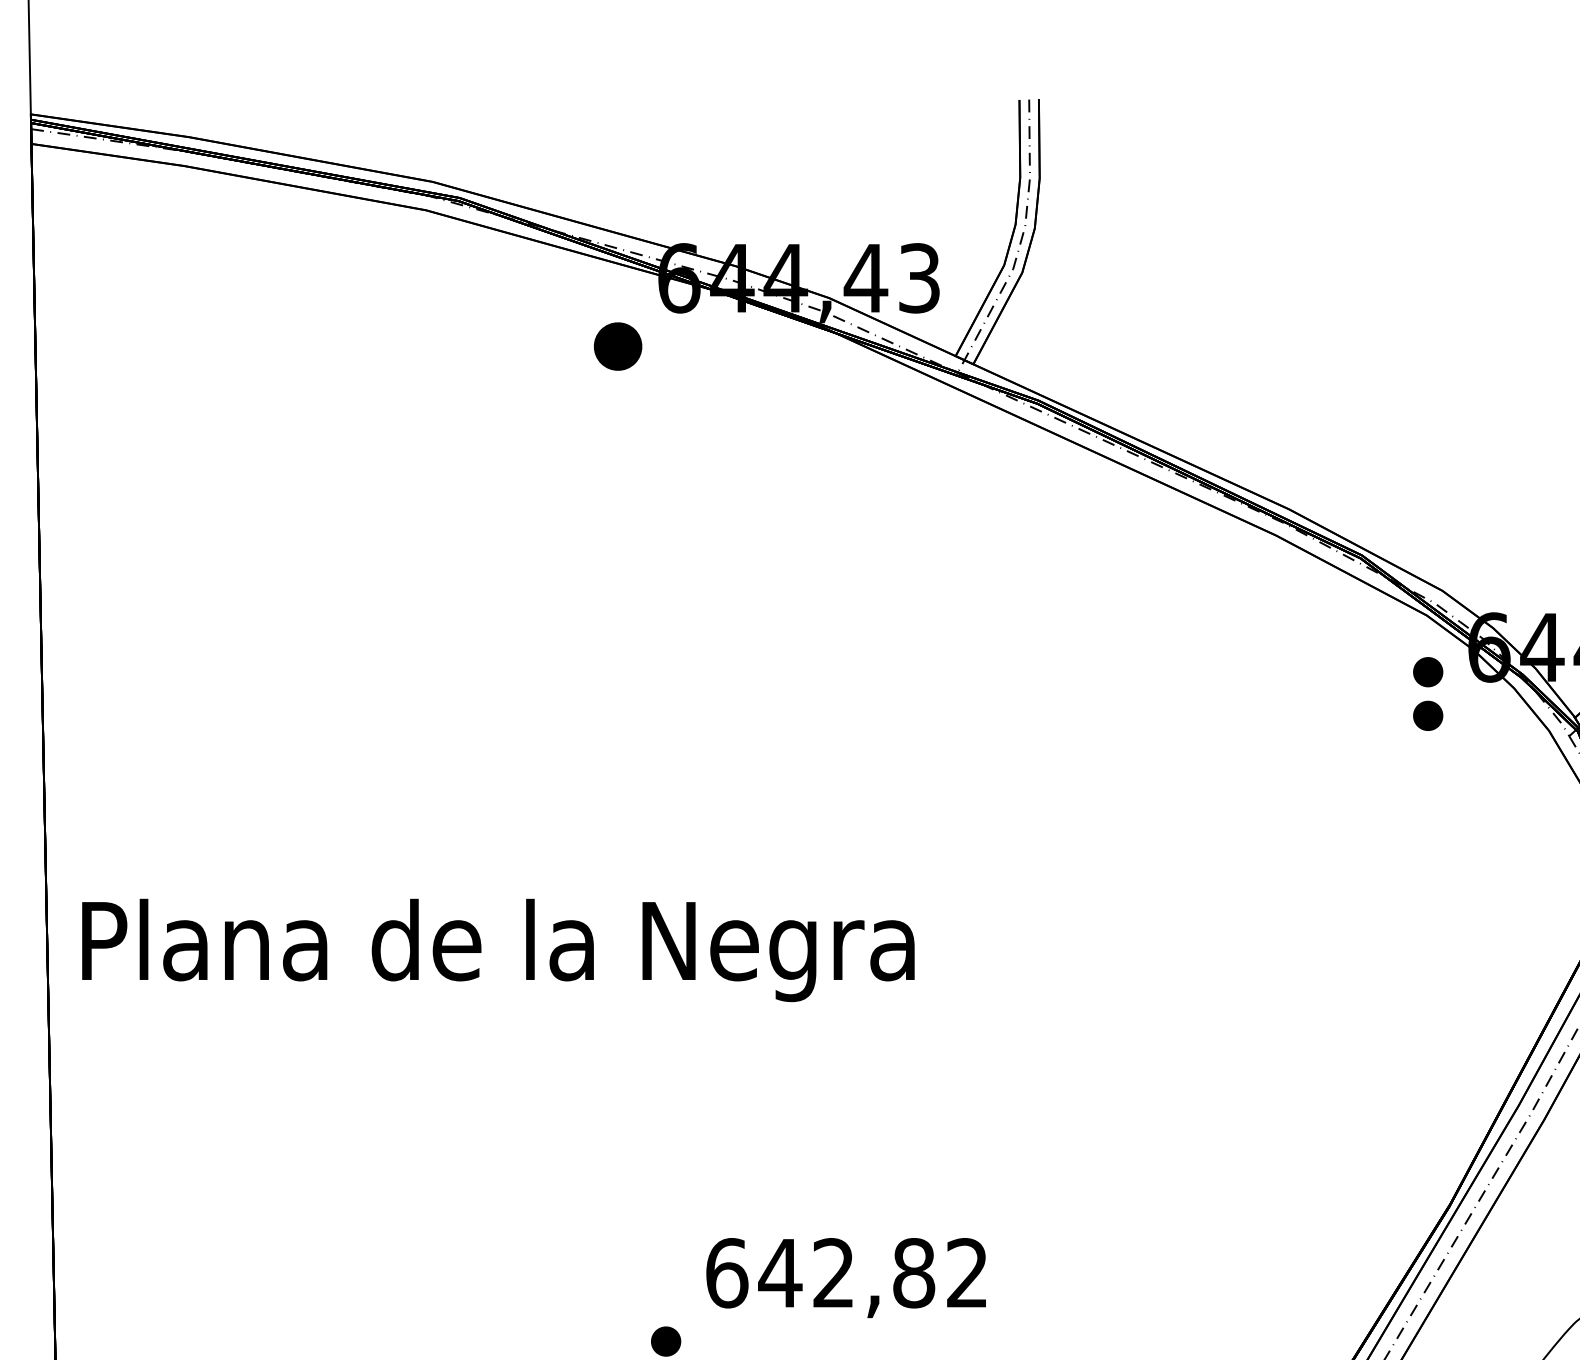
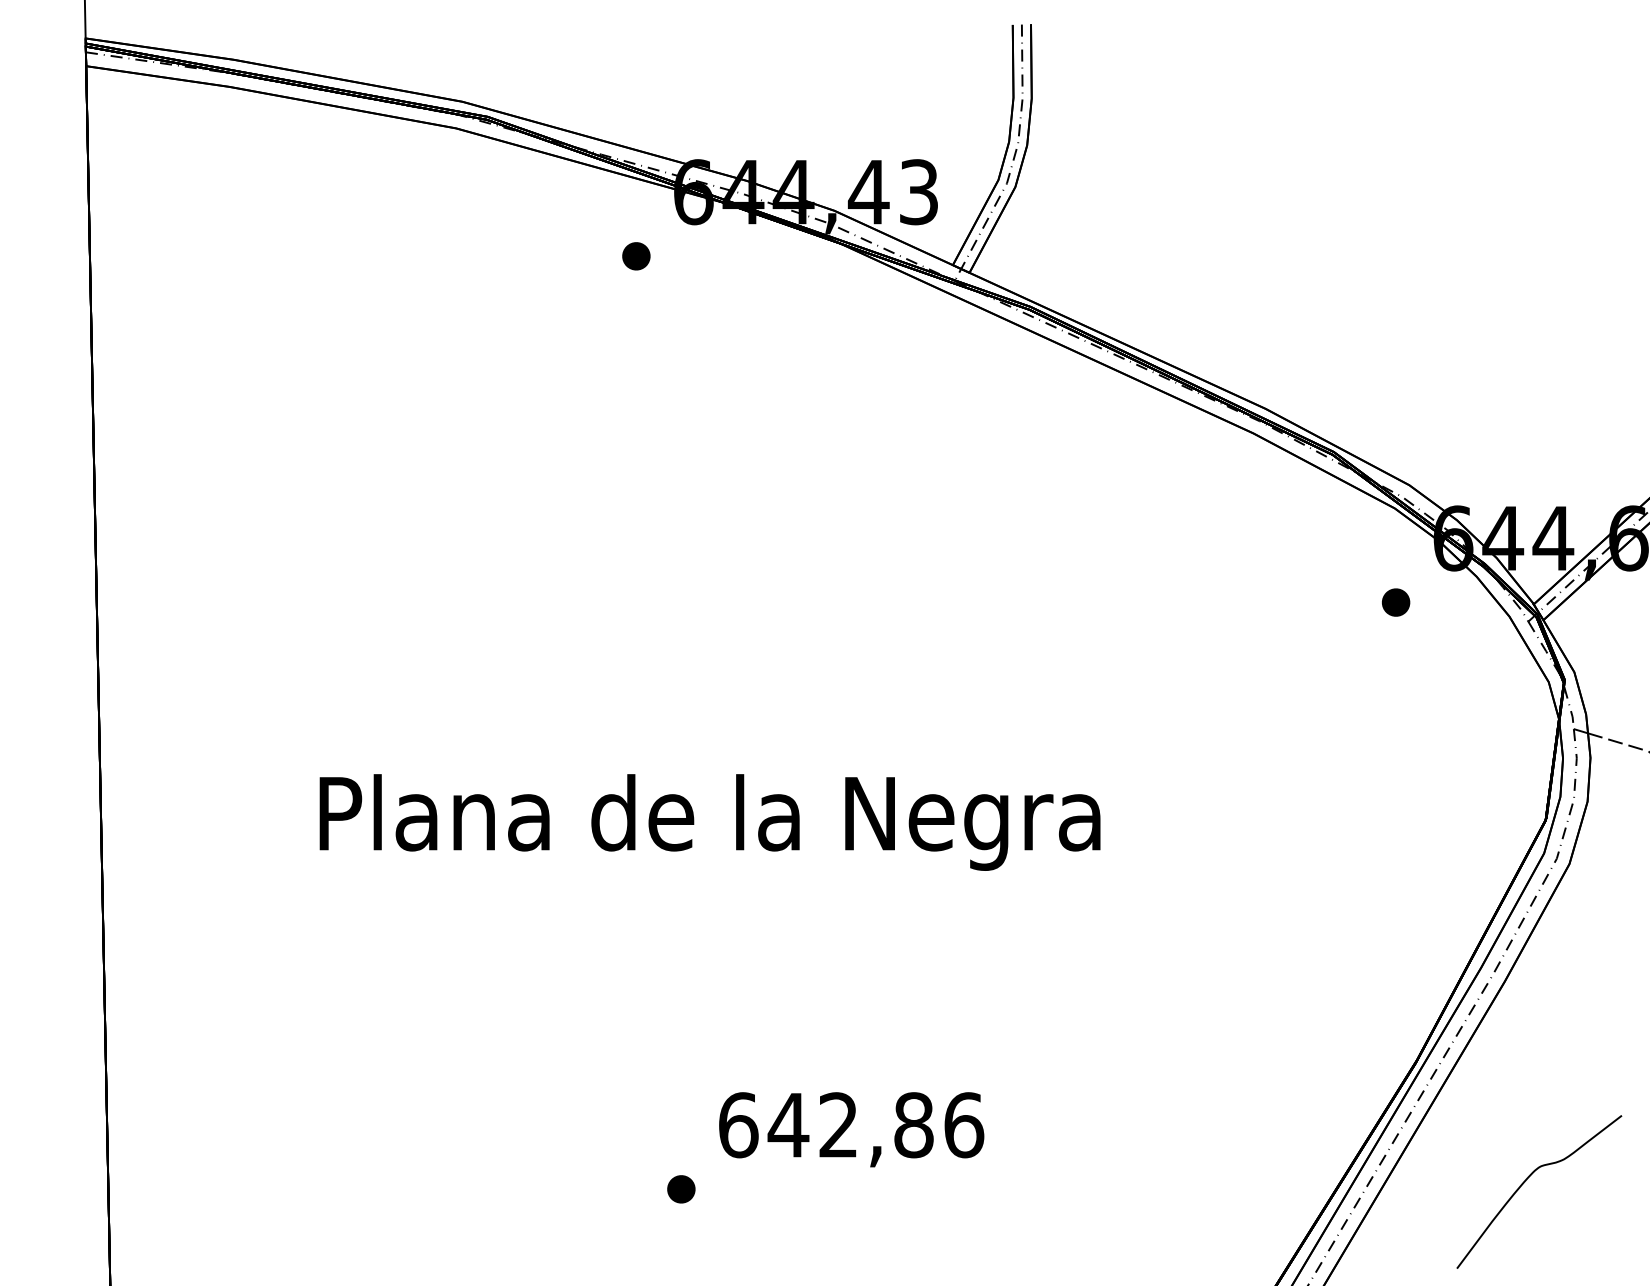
part: (618, 346) -> (636, 256), size x0.62
part: (1428, 672) -> (1396, 561), removed
text: (497, 950) -> (709, 822), moved
text: (967, 1273) -> (964, 1125), 642,82 -> 642,86

